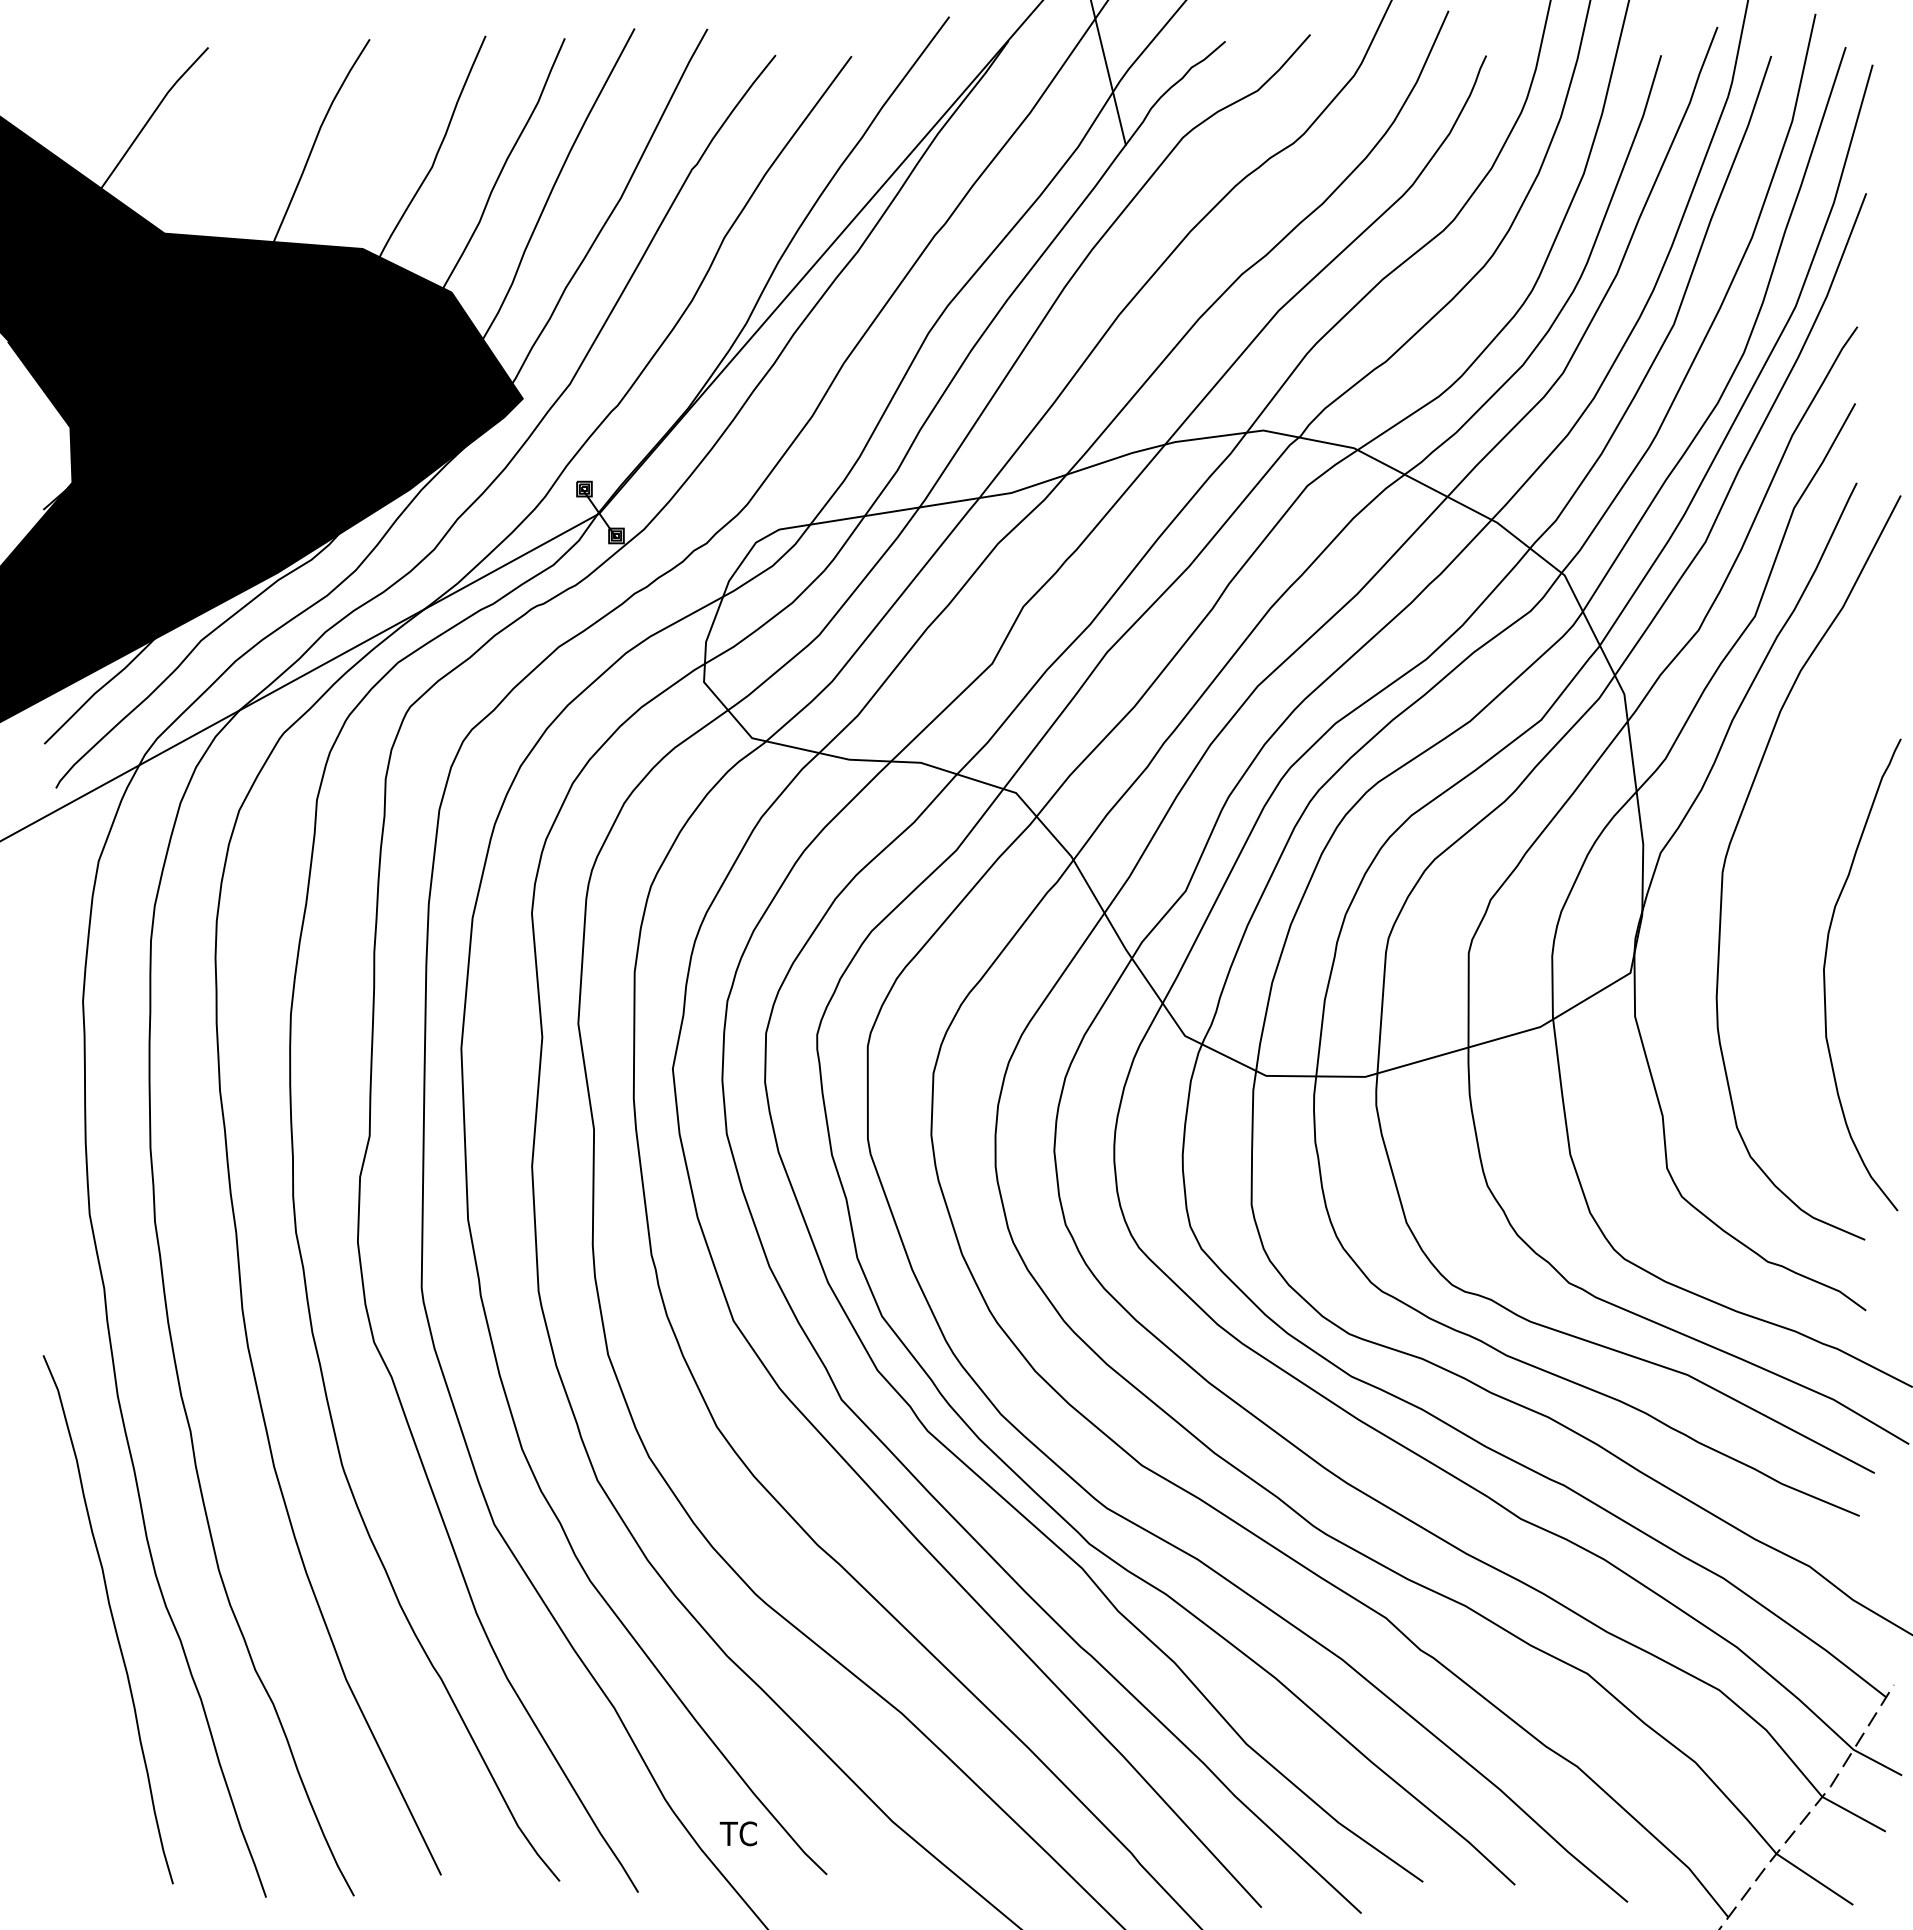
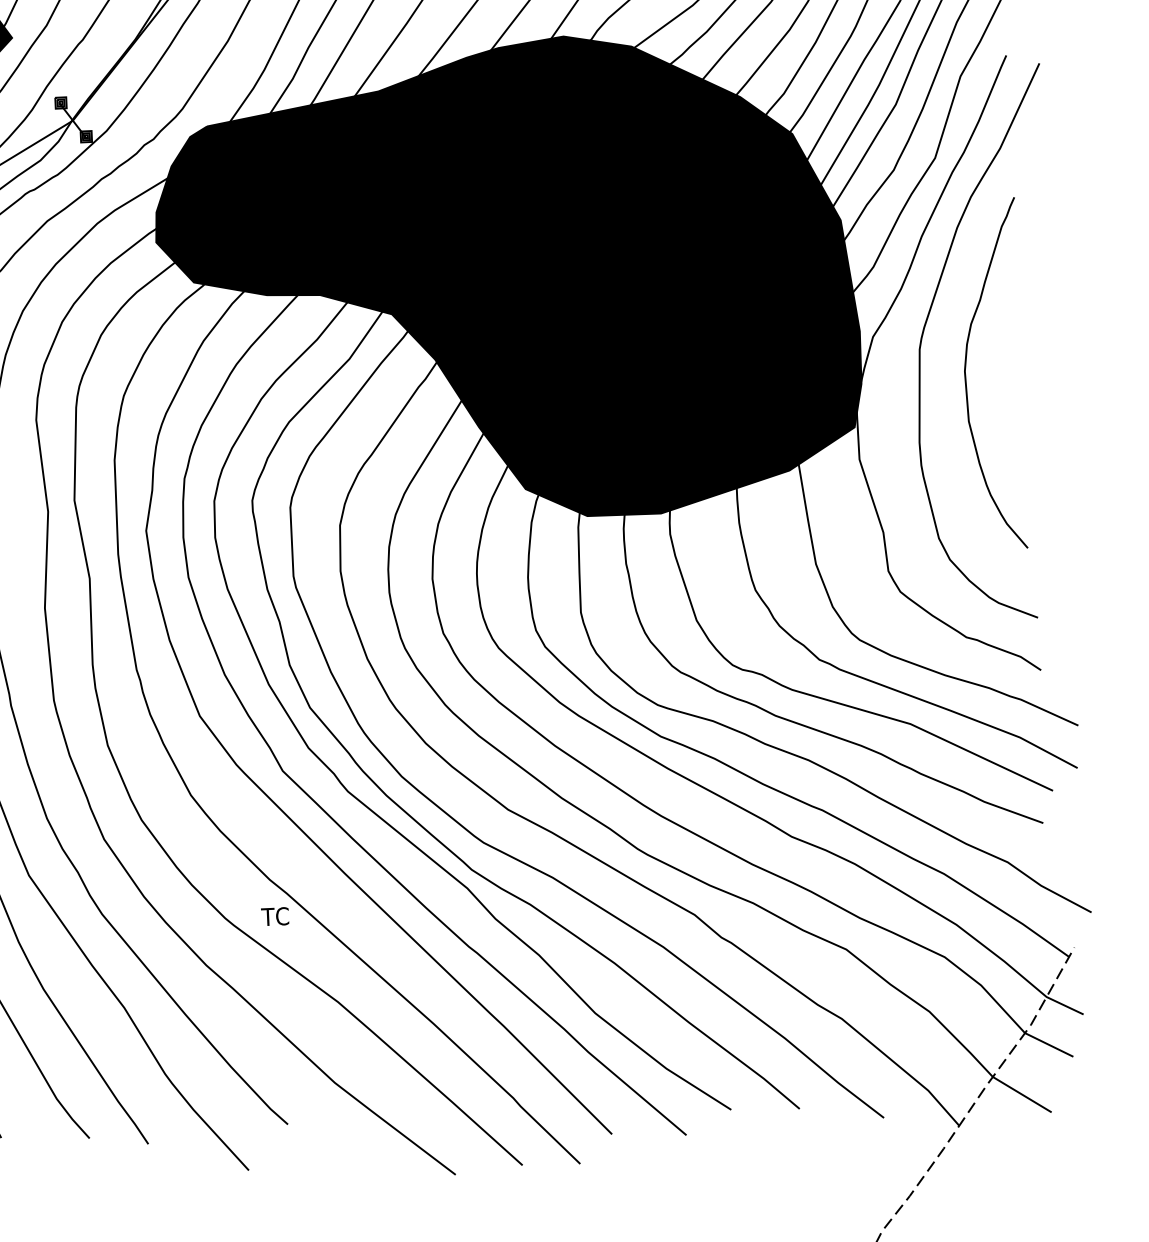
fill: (1173, 753) -> (507, 279), added
curve: (1825, 976) -> (966, 376), moved
text: (737, 1833) -> (274, 916), moved

